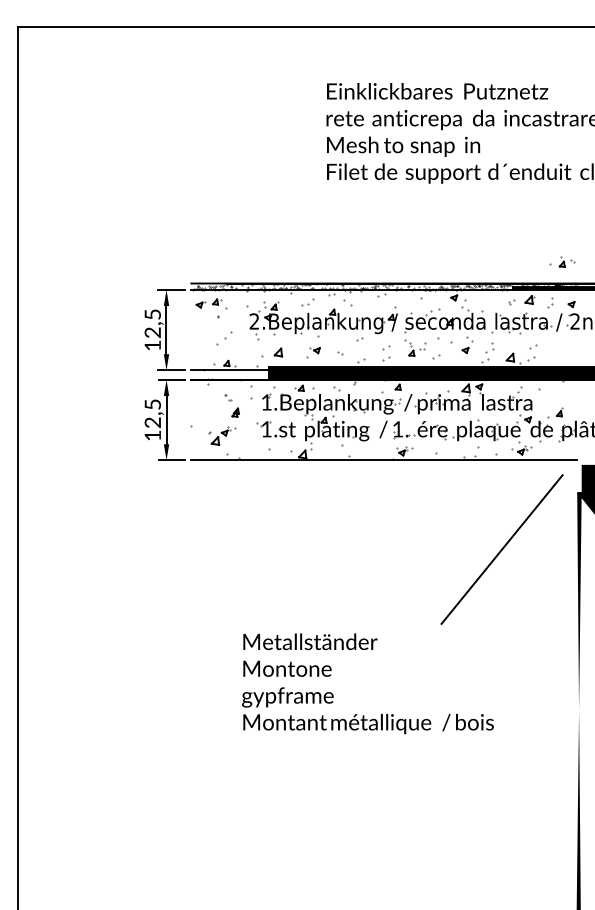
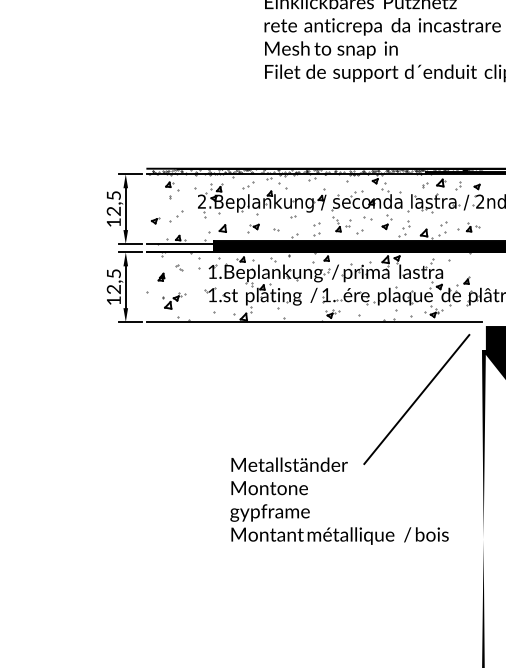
part: (562, 261) -> (469, 226), moved
part: (200, 304) -> (155, 220), moved
part: (445, 340) -> (367, 218), size x0.62
part: (235, 412) -> (161, 277), moved
text: (367, 683) -> (339, 500), moved

